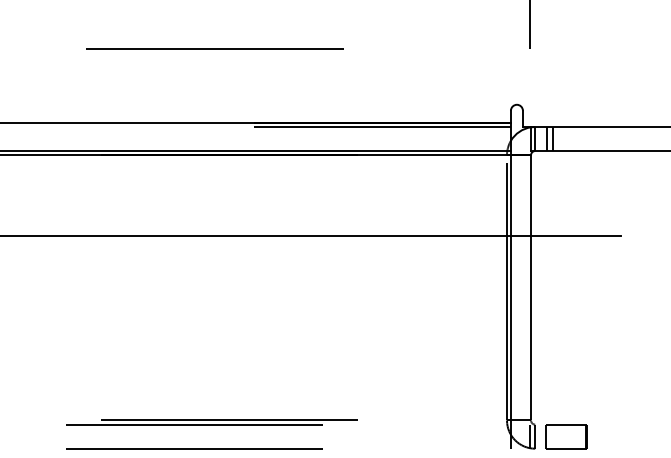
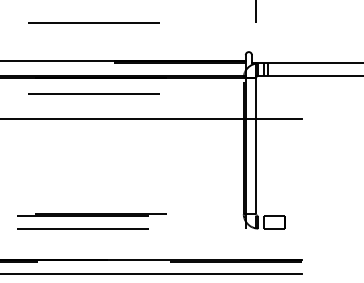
line: (214, 185) -> (93, 93), added

